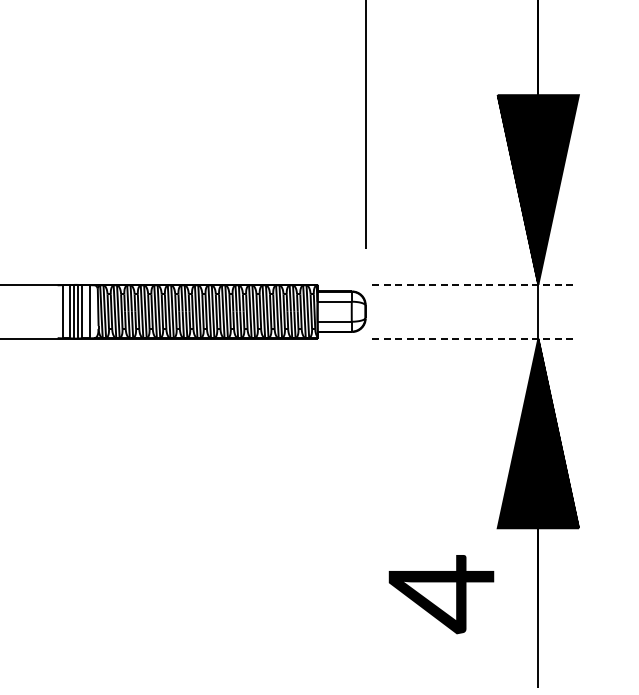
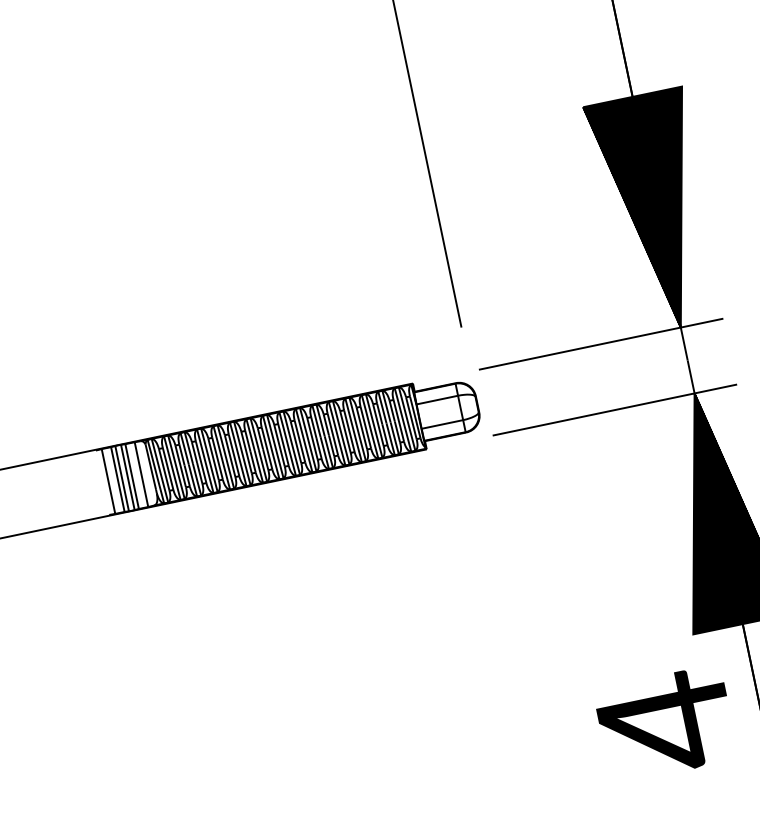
line: (473, 284) -> (601, 343), dashed -> solid
line: (473, 338) -> (615, 409), dashed -> solid
text: (441, 594) -> (666, 724), moved

